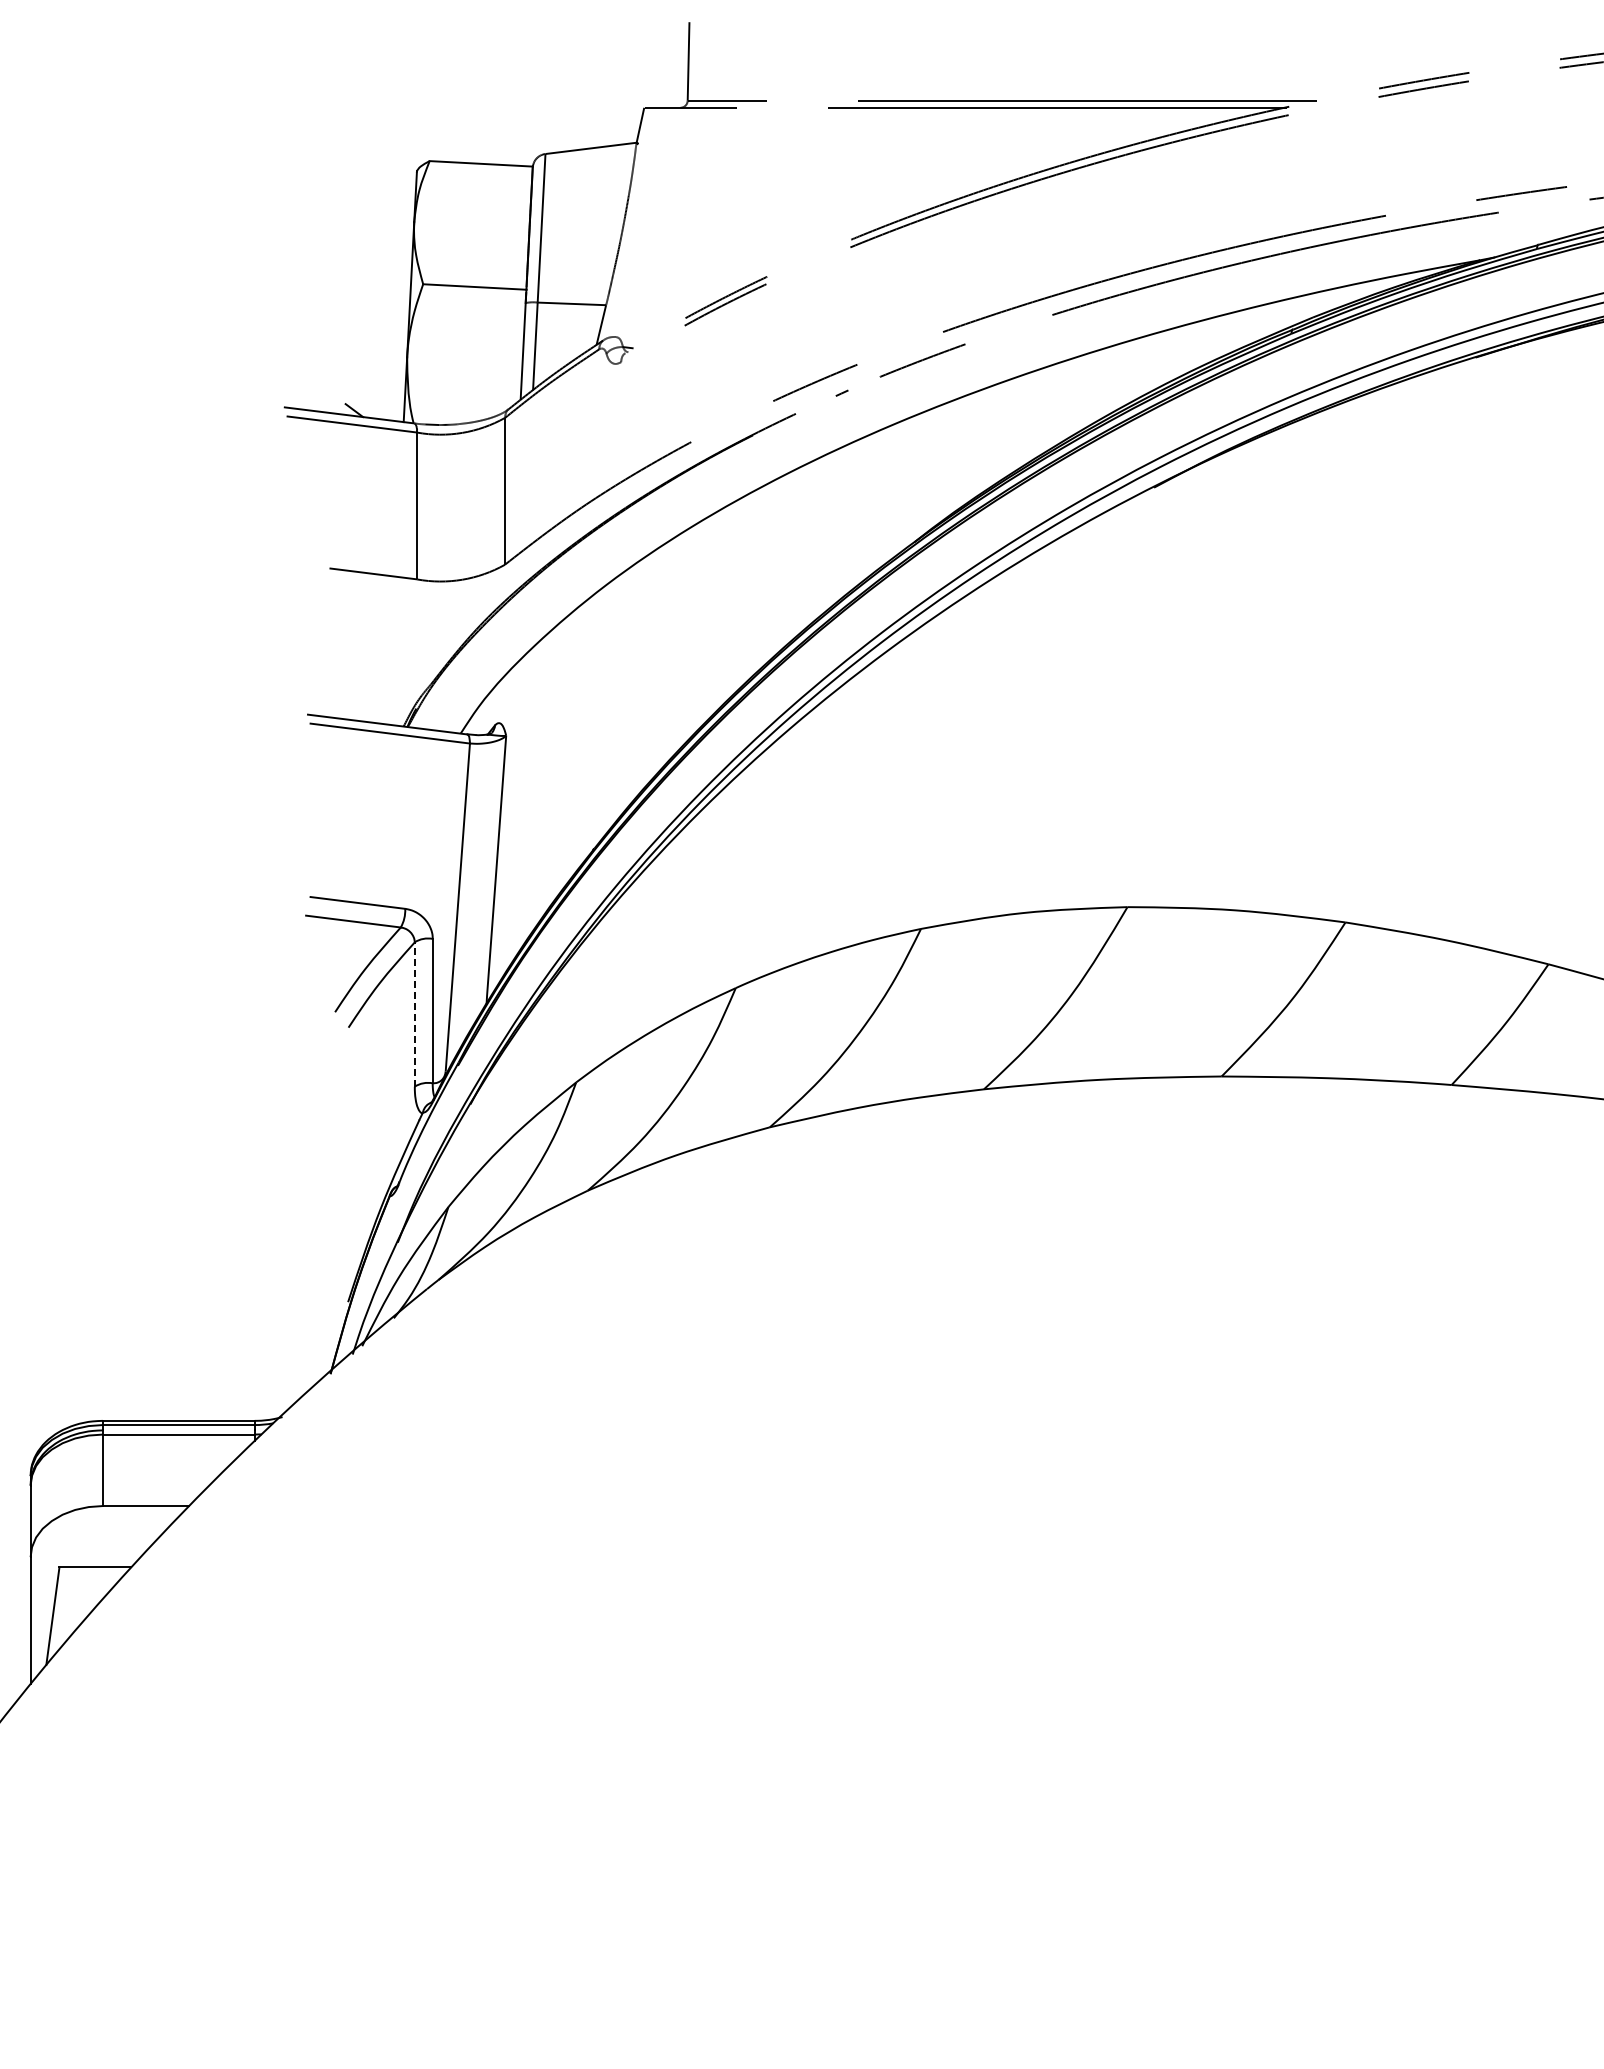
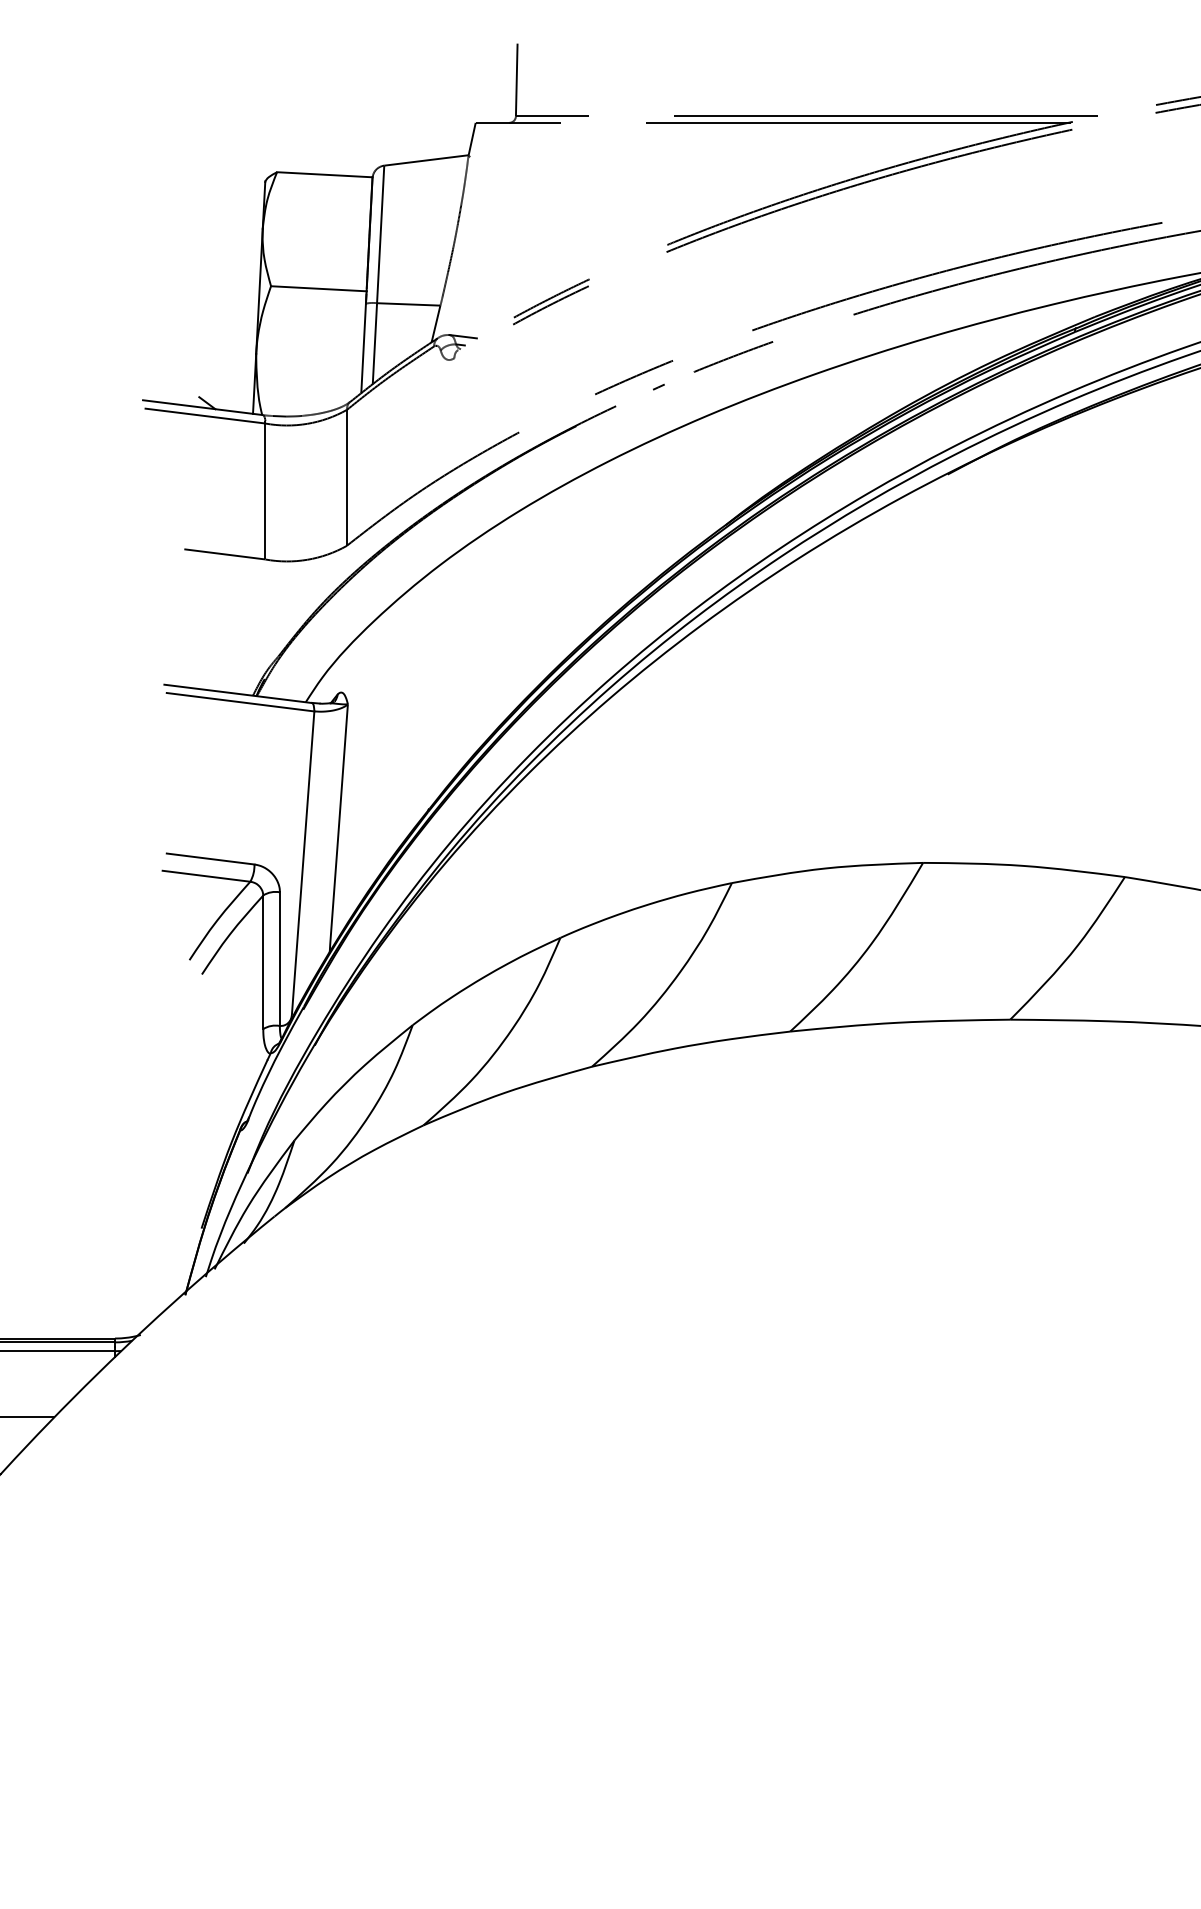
line: (630, 338) -> (462, 336), added
line: (414, 1014) -> (263, 962), dashed -> solid

